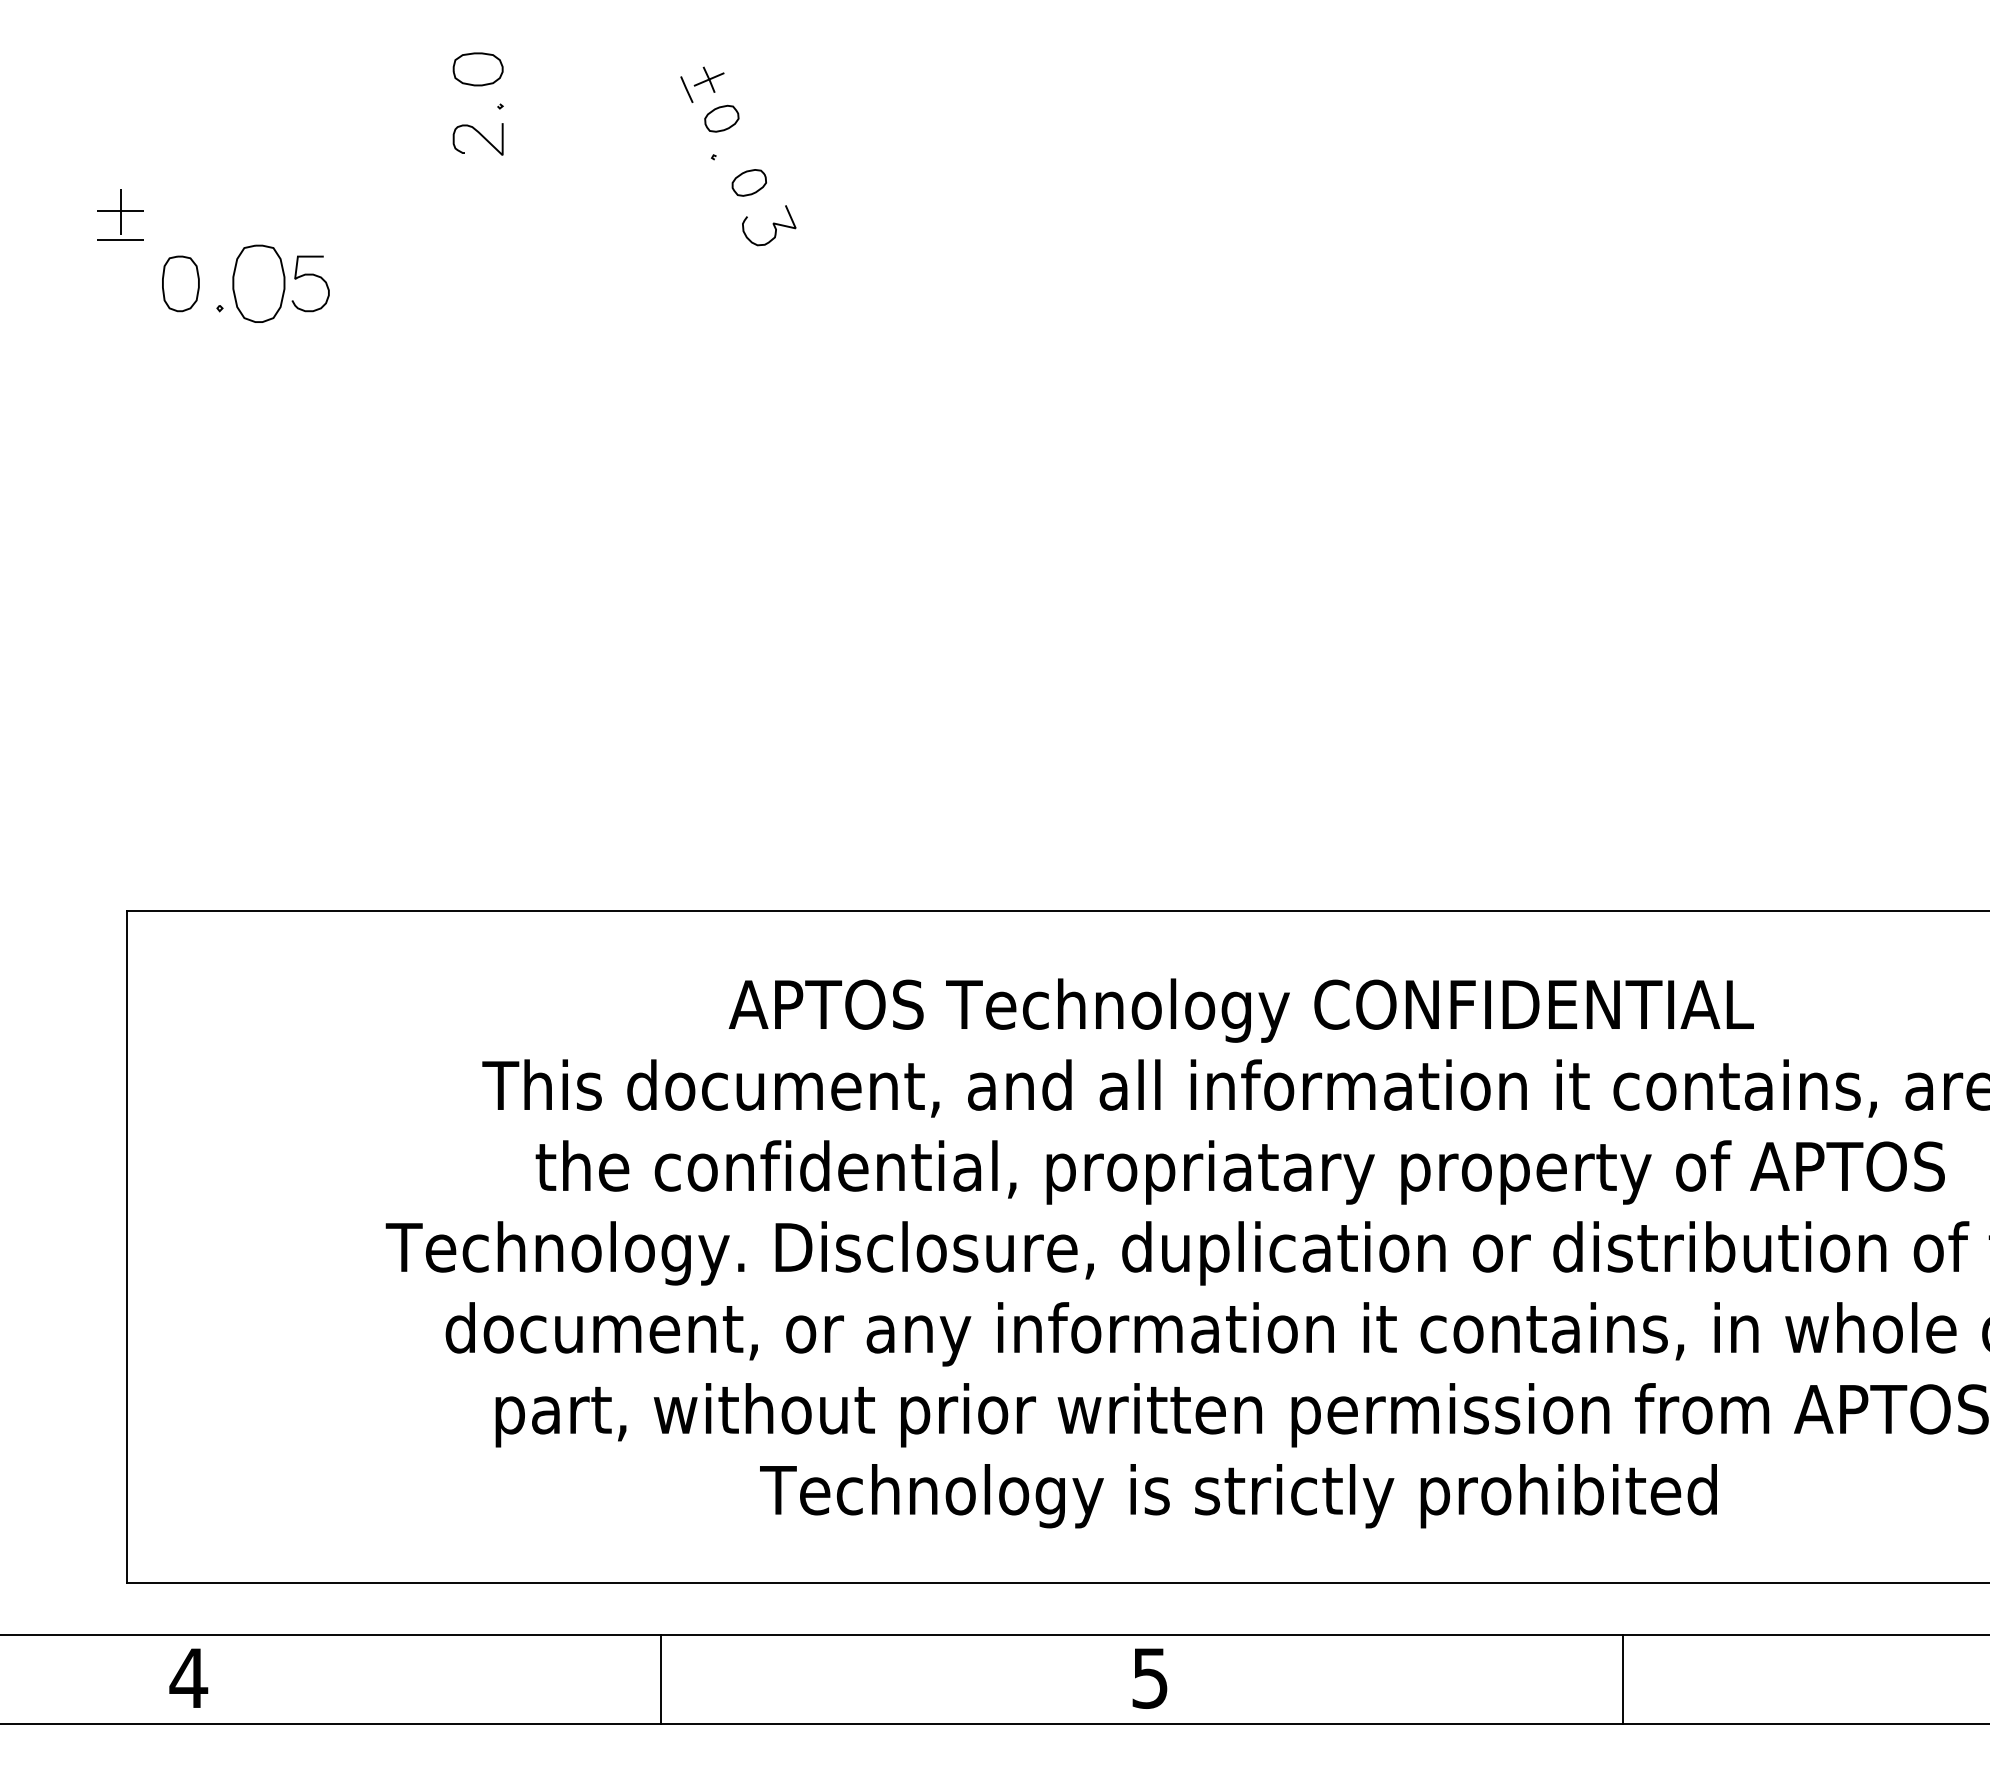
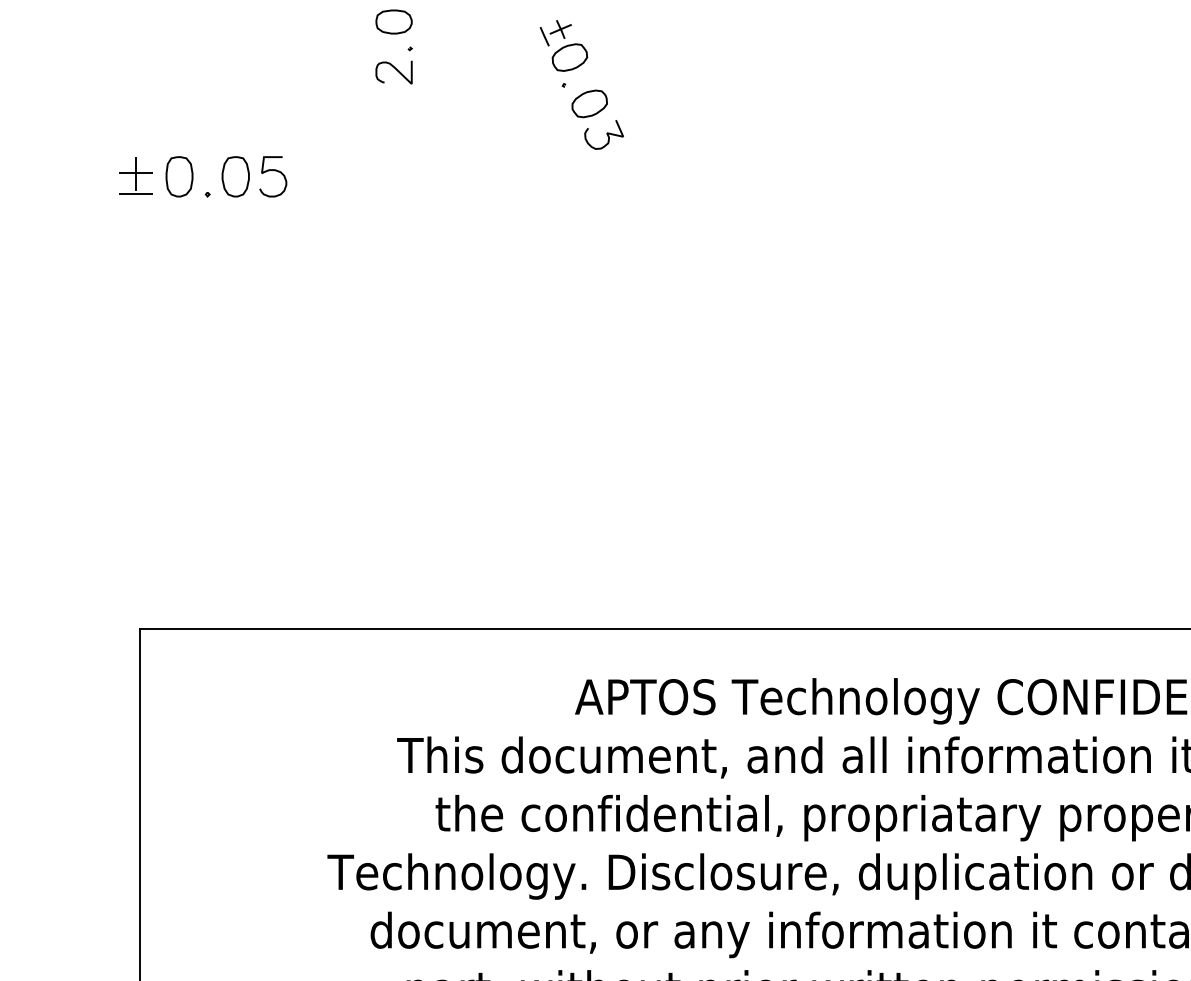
part: (721, 118) -> (569, 57), size x1.43
part: (749, 182) -> (589, 103), size x1.43
part: (120, 214) -> (135, 175), moved
part: (258, 283) -> (235, 176), size x0.71

